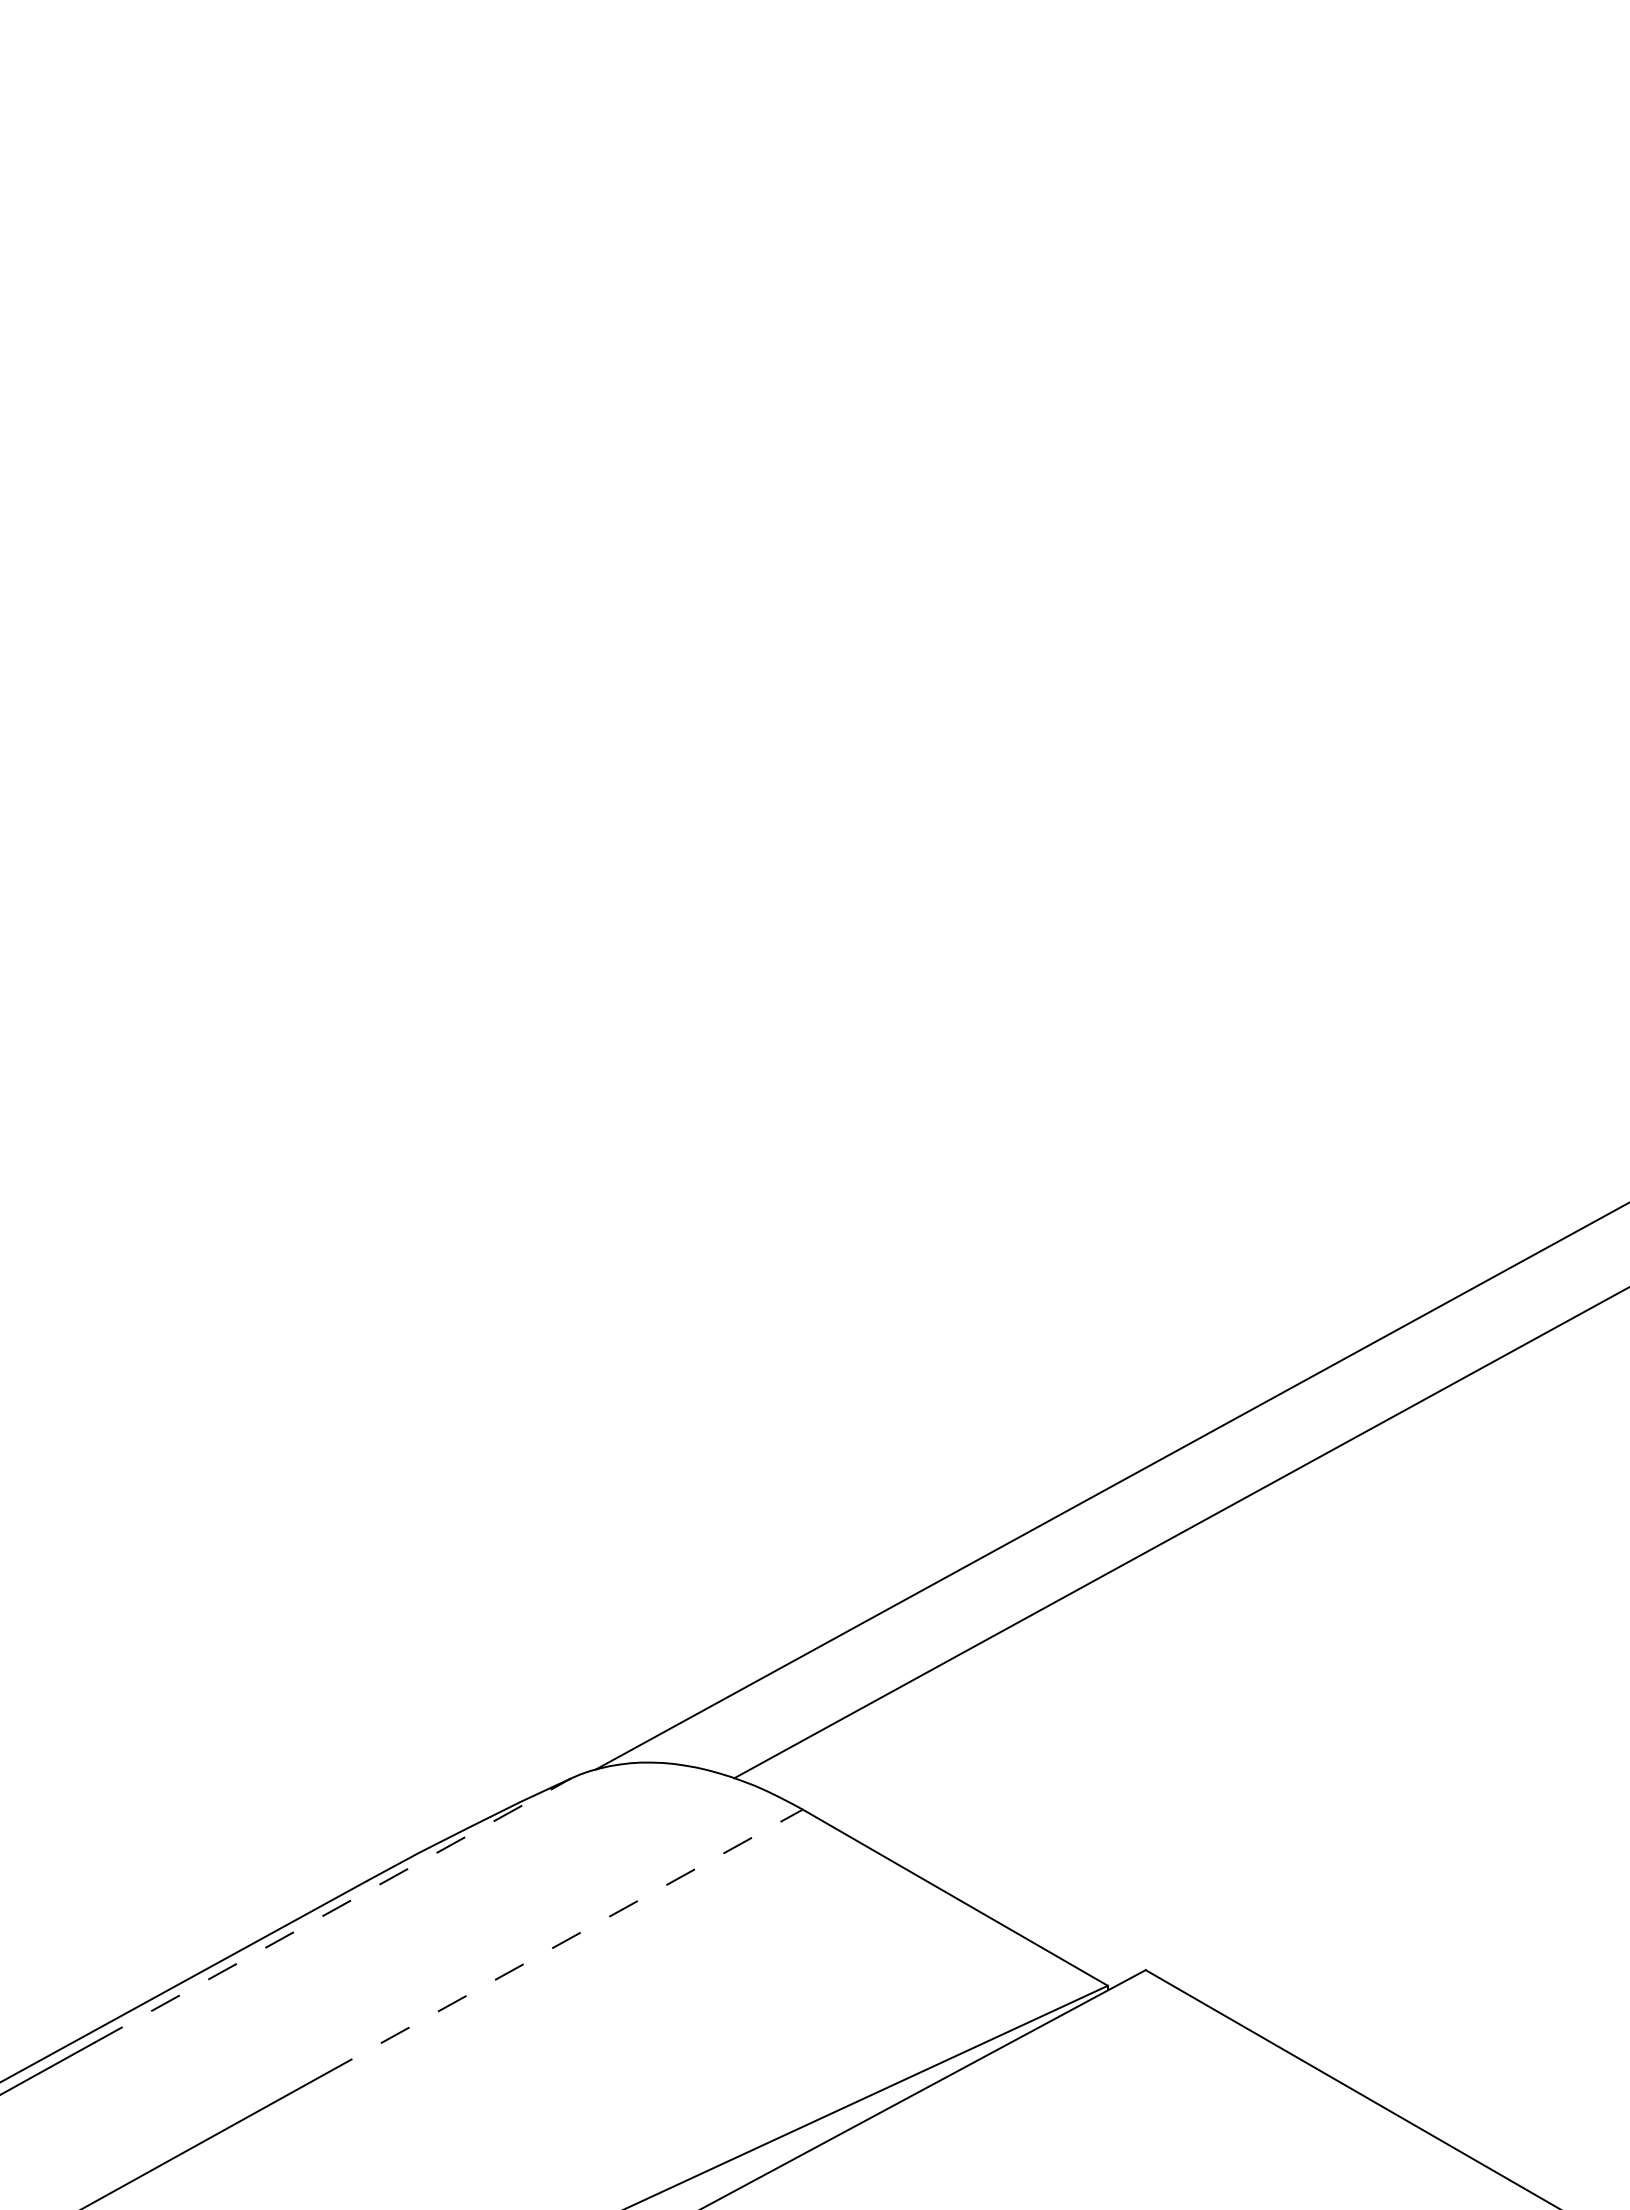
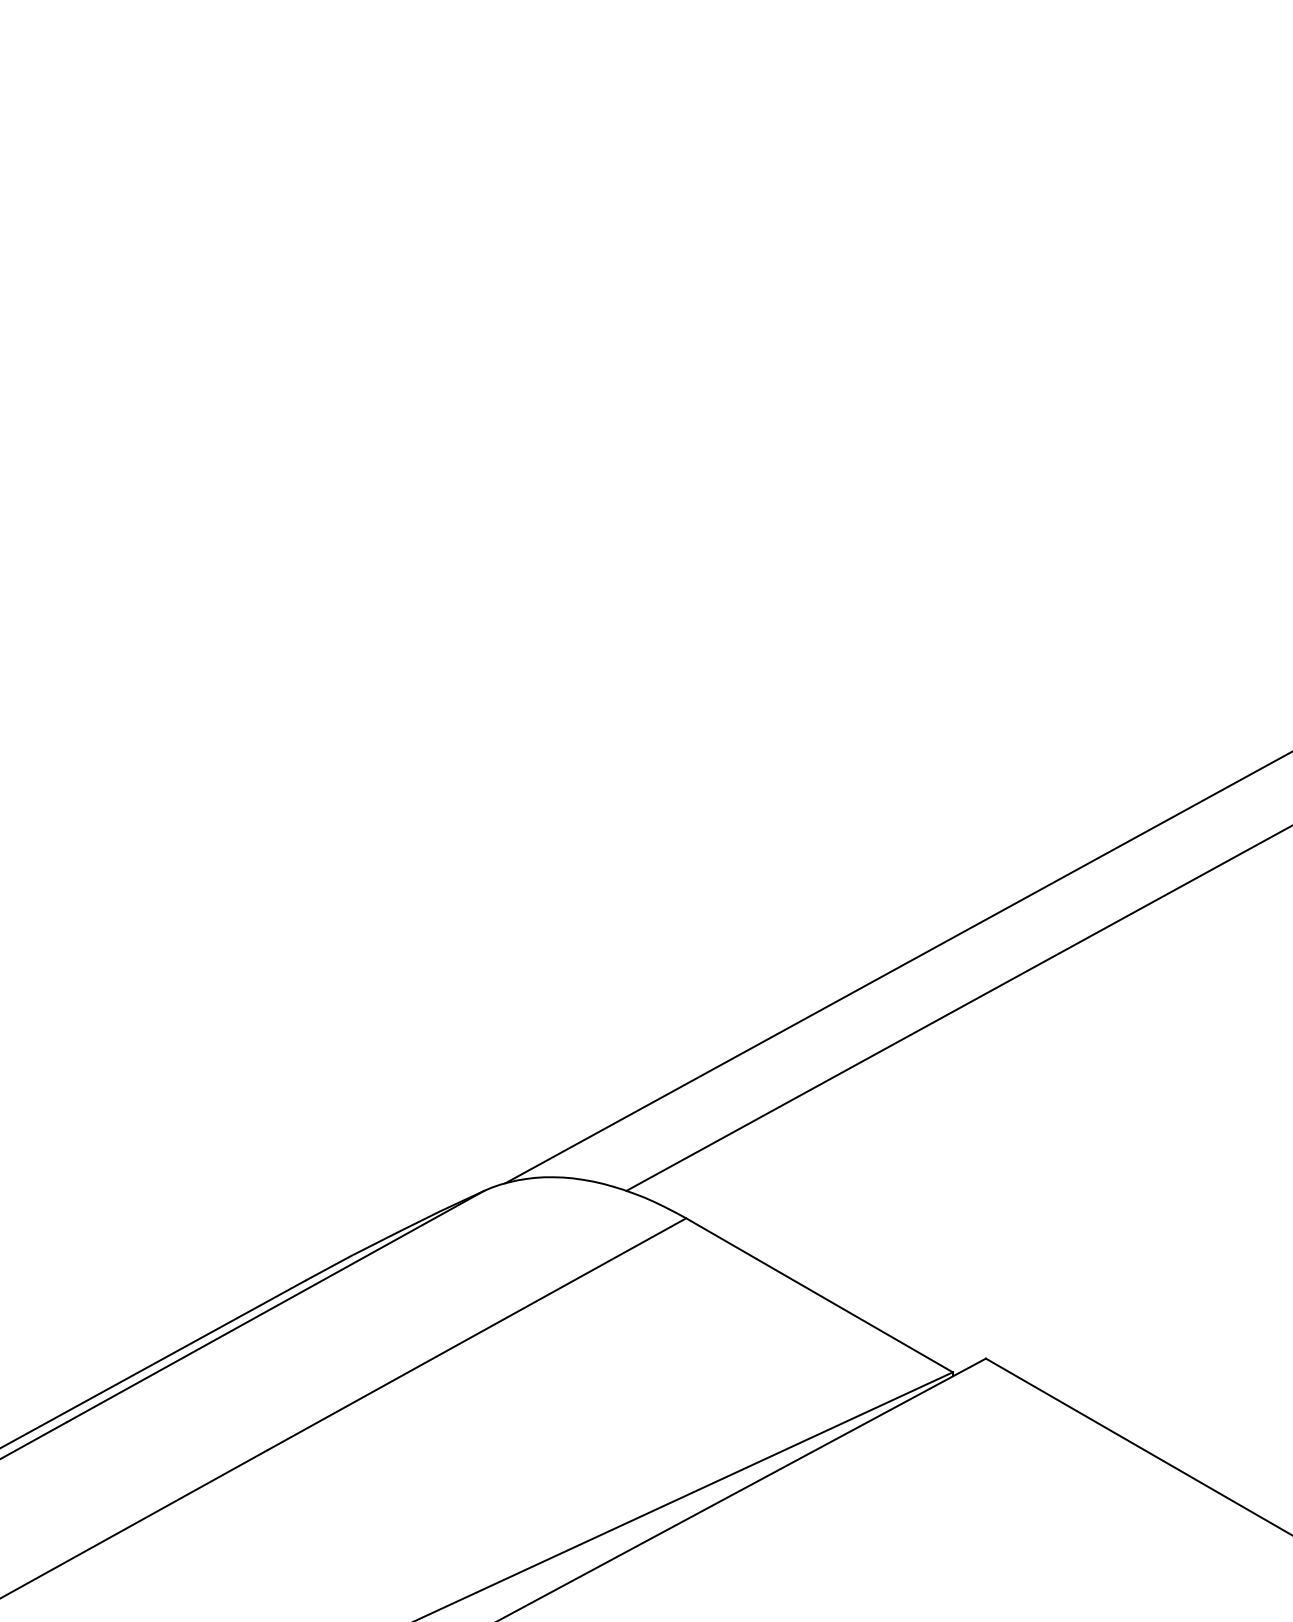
line: (332, 1910) -> (275, 1306), dashed -> solid
line: (563, 1942) -> (477, 1334), dashed -> solid

